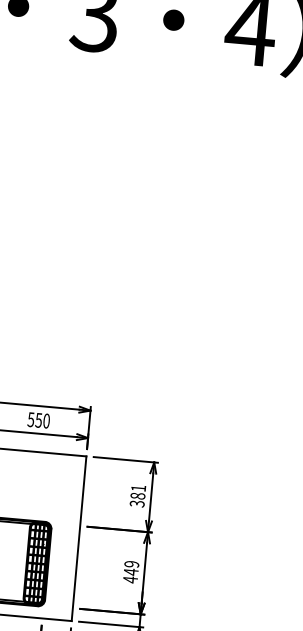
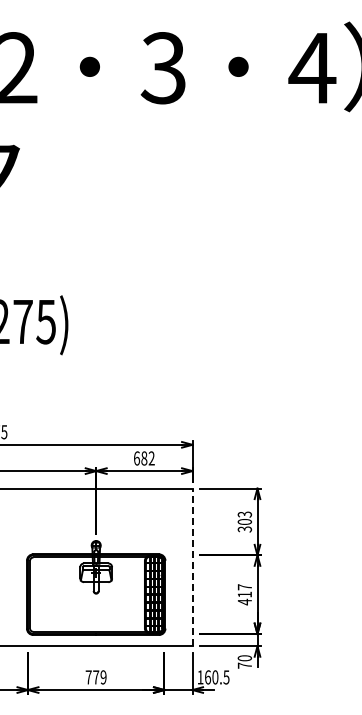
text: (37, 420) -> (143, 458), 550 -> 682
text: (137, 491) -> (244, 517), 381 -> 303
line: (79, 538) -> (192, 567), solid -> dashed
text: (131, 568) -> (244, 591), 449 -> 417

